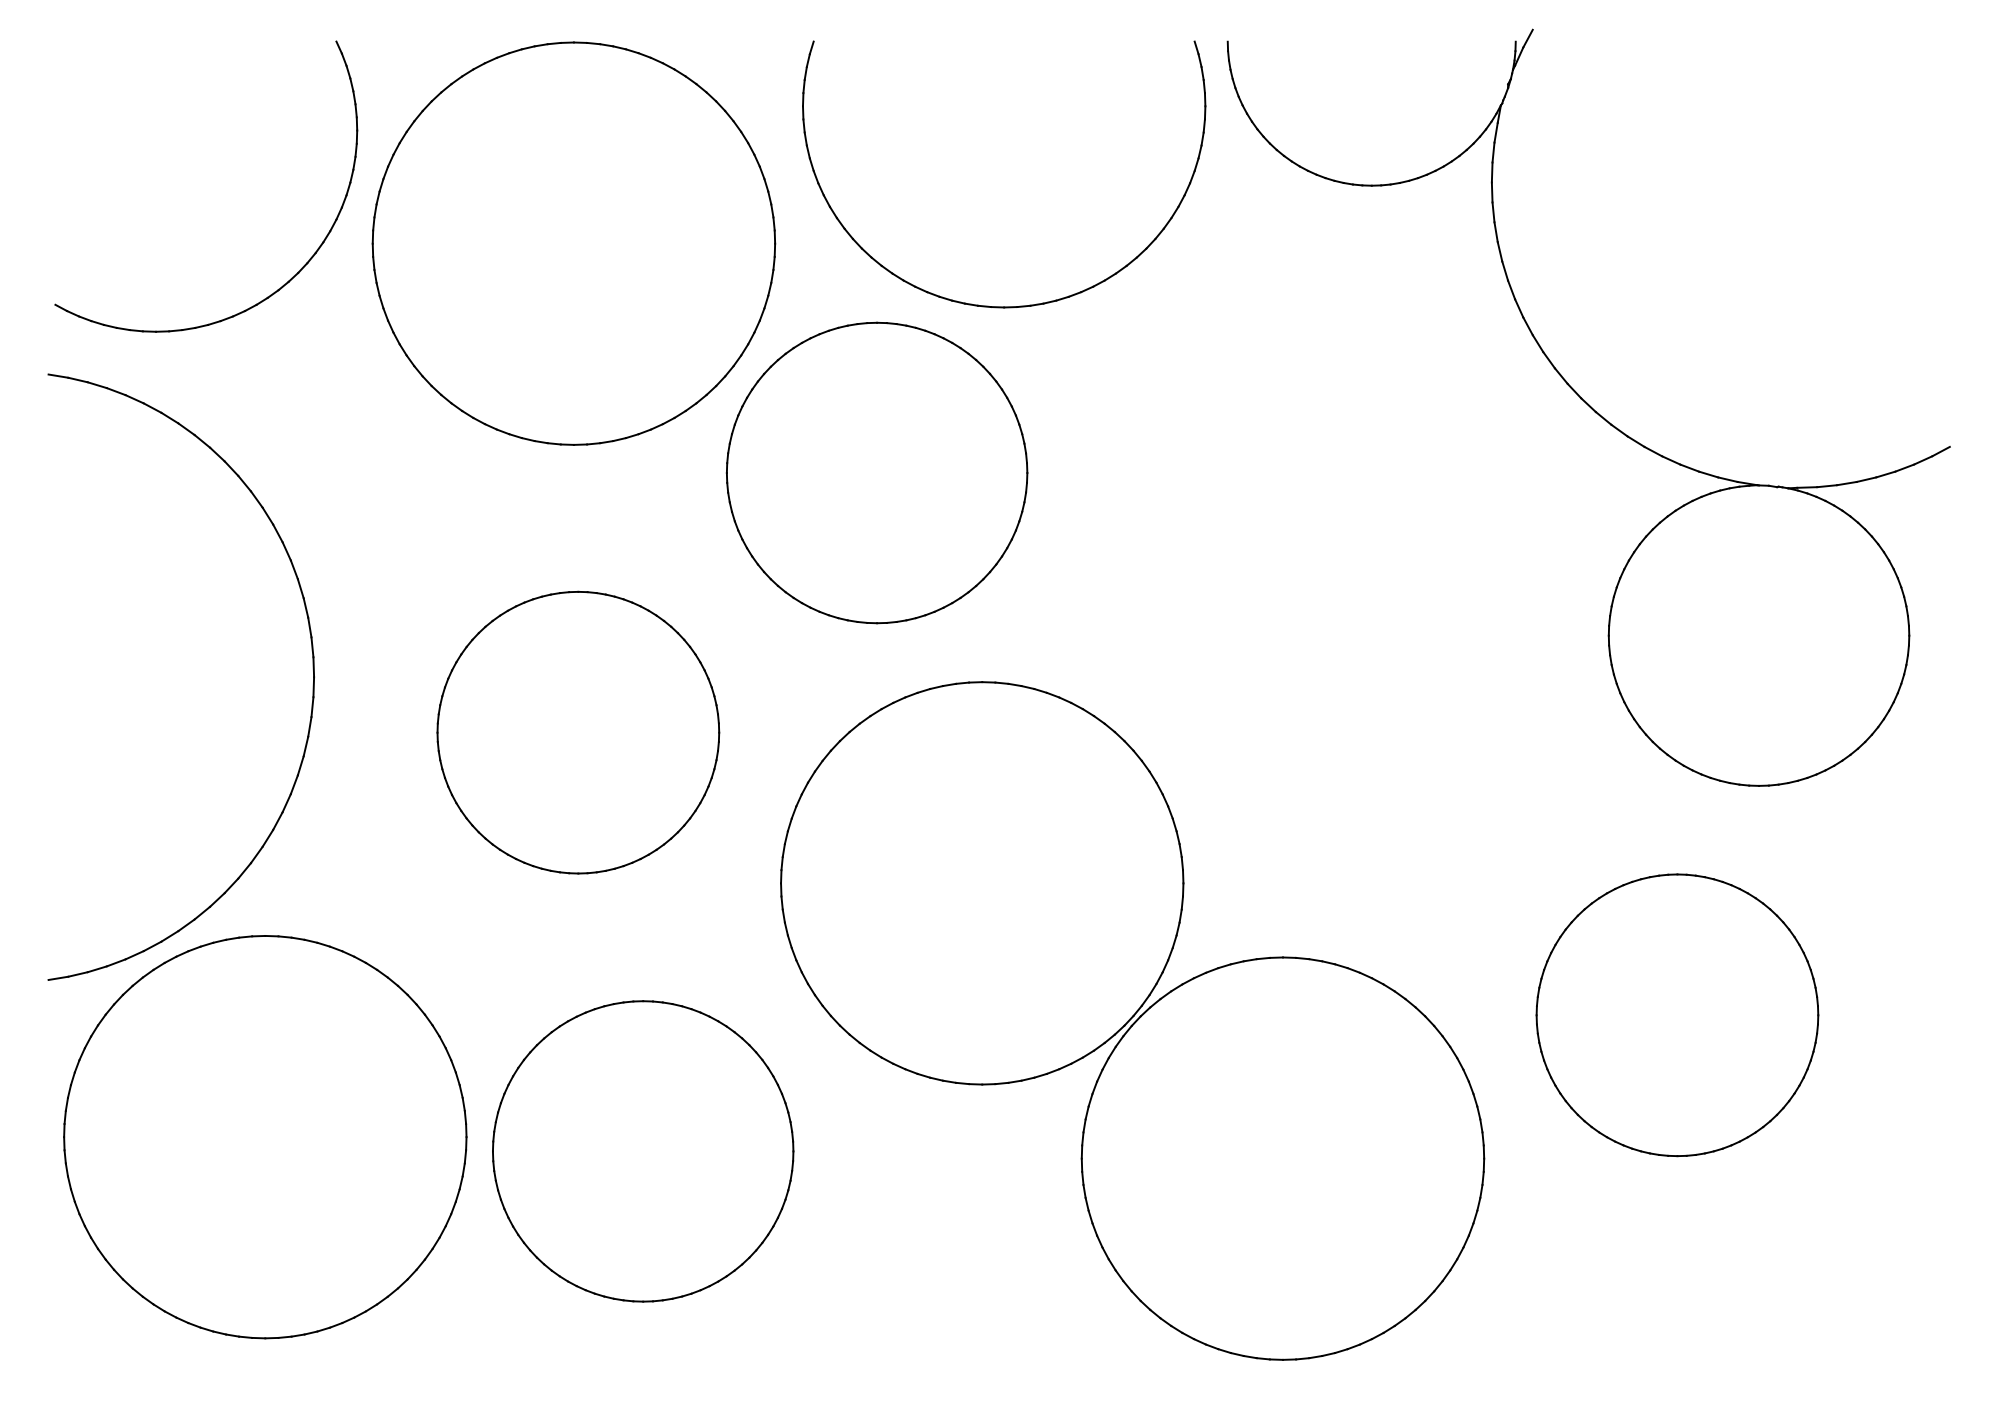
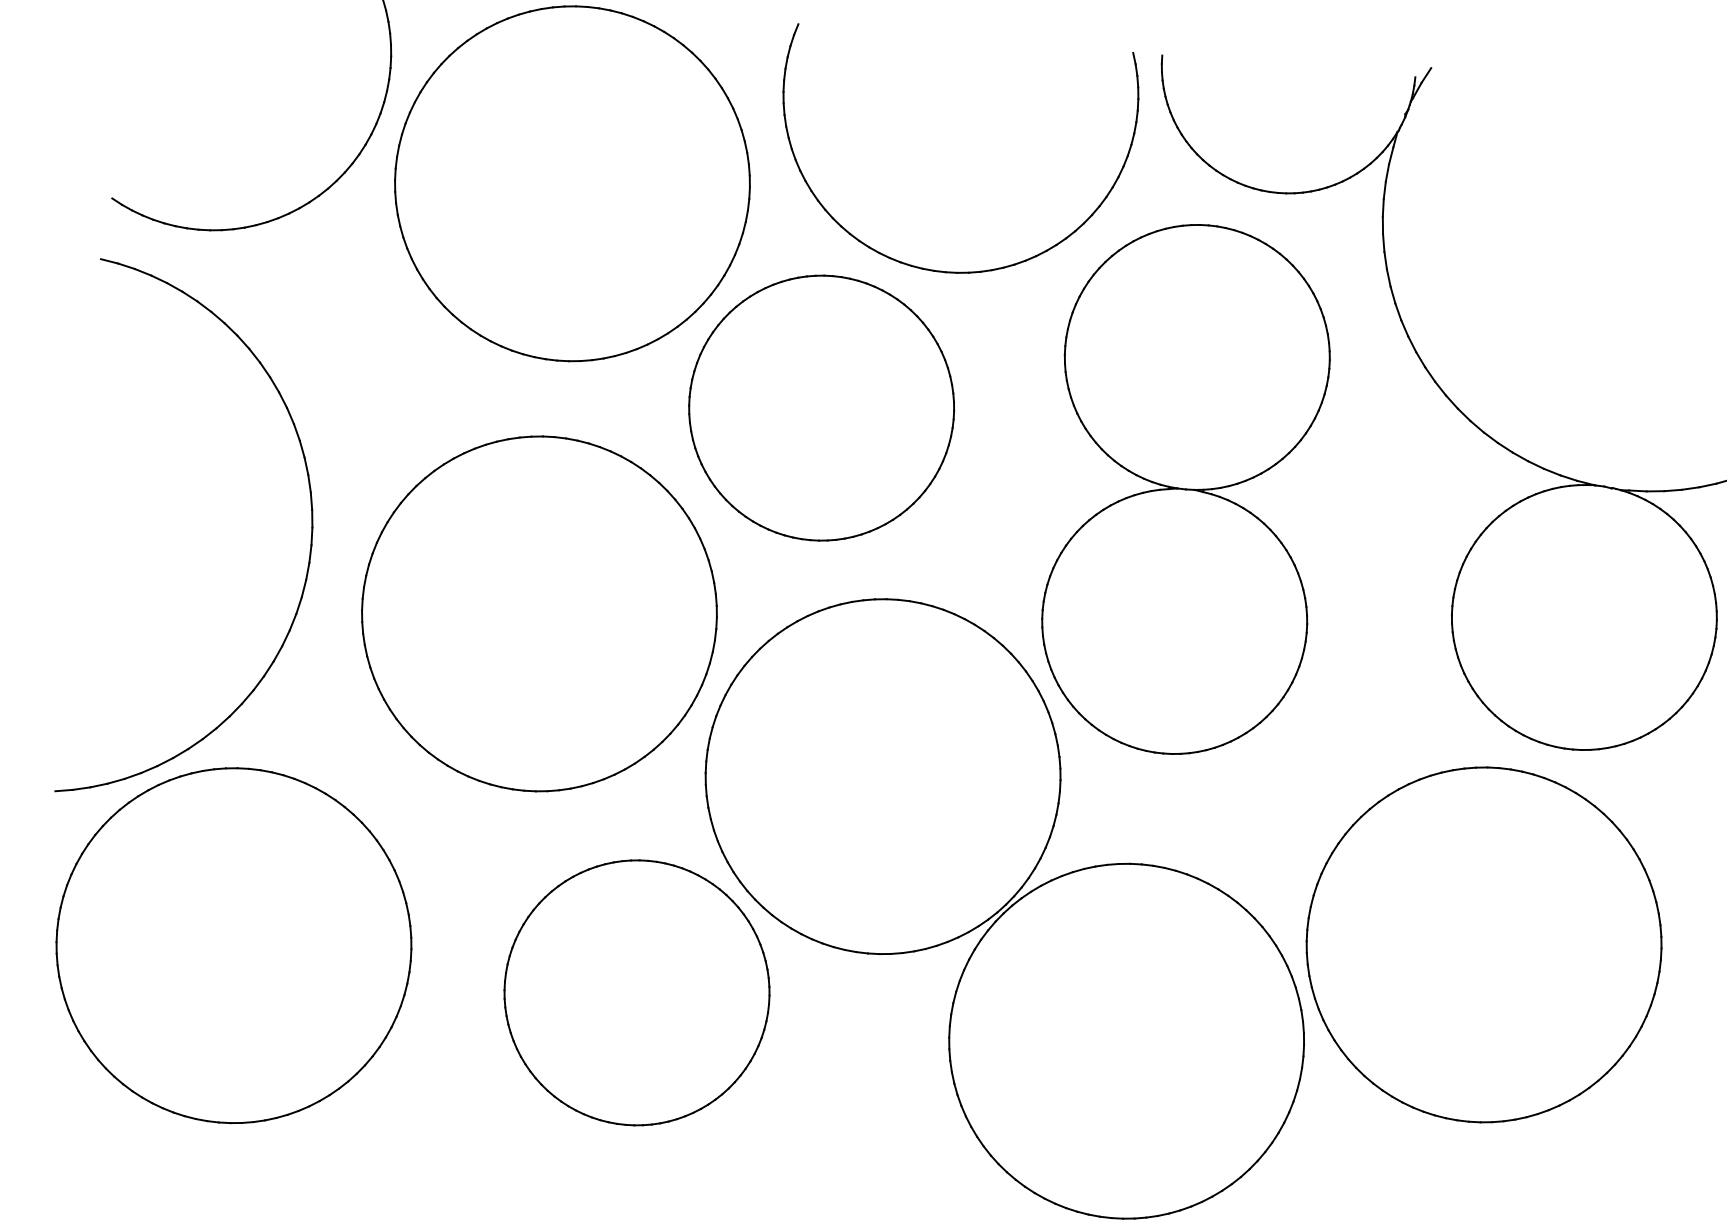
part: (1296, 529) -> (1185, 489), added
part: (578, 732) -> (539, 613), size x1.43
part: (1677, 1015) -> (1484, 945), size x1.43
part: (643, 1151) -> (637, 992), moved

